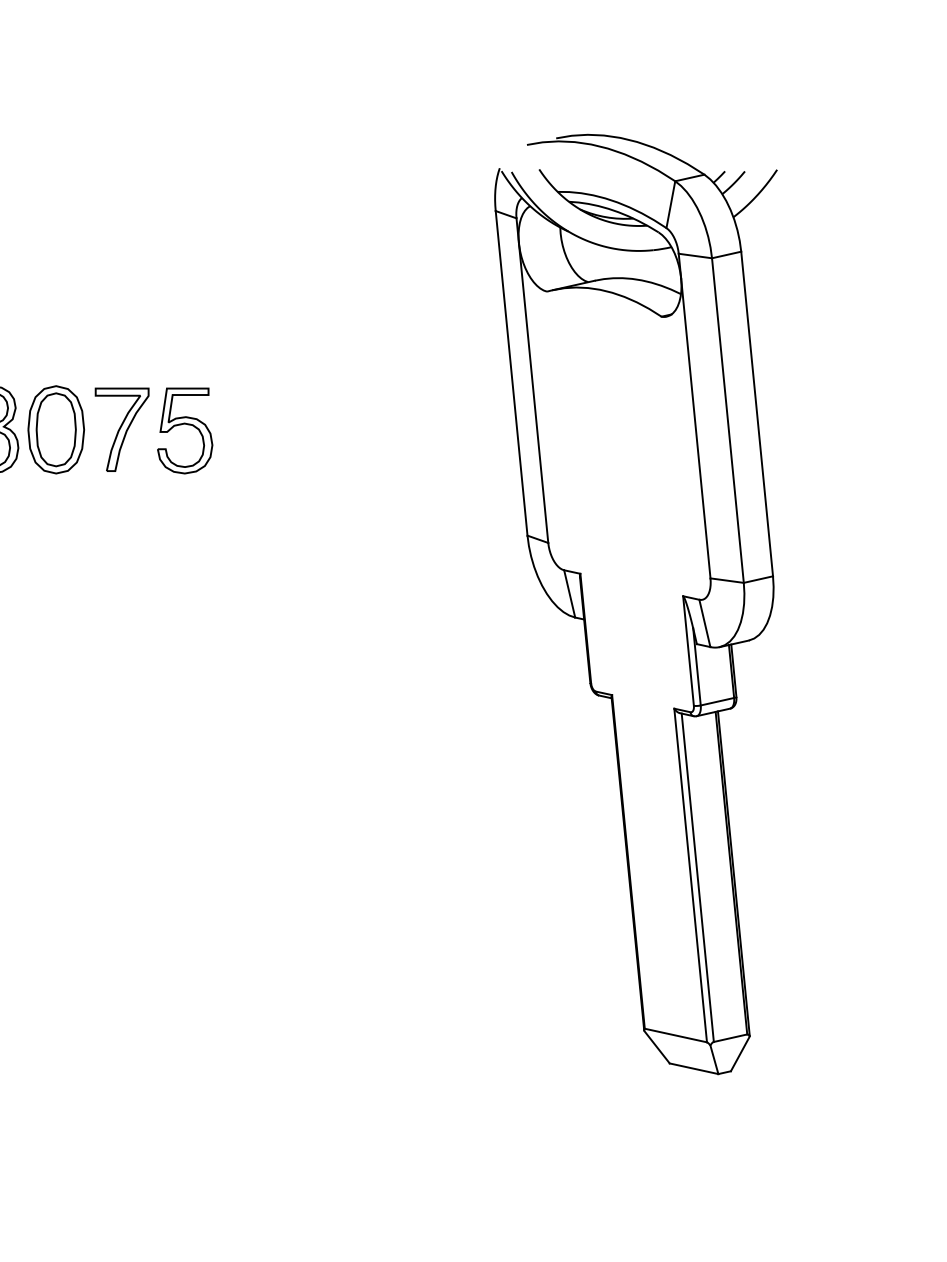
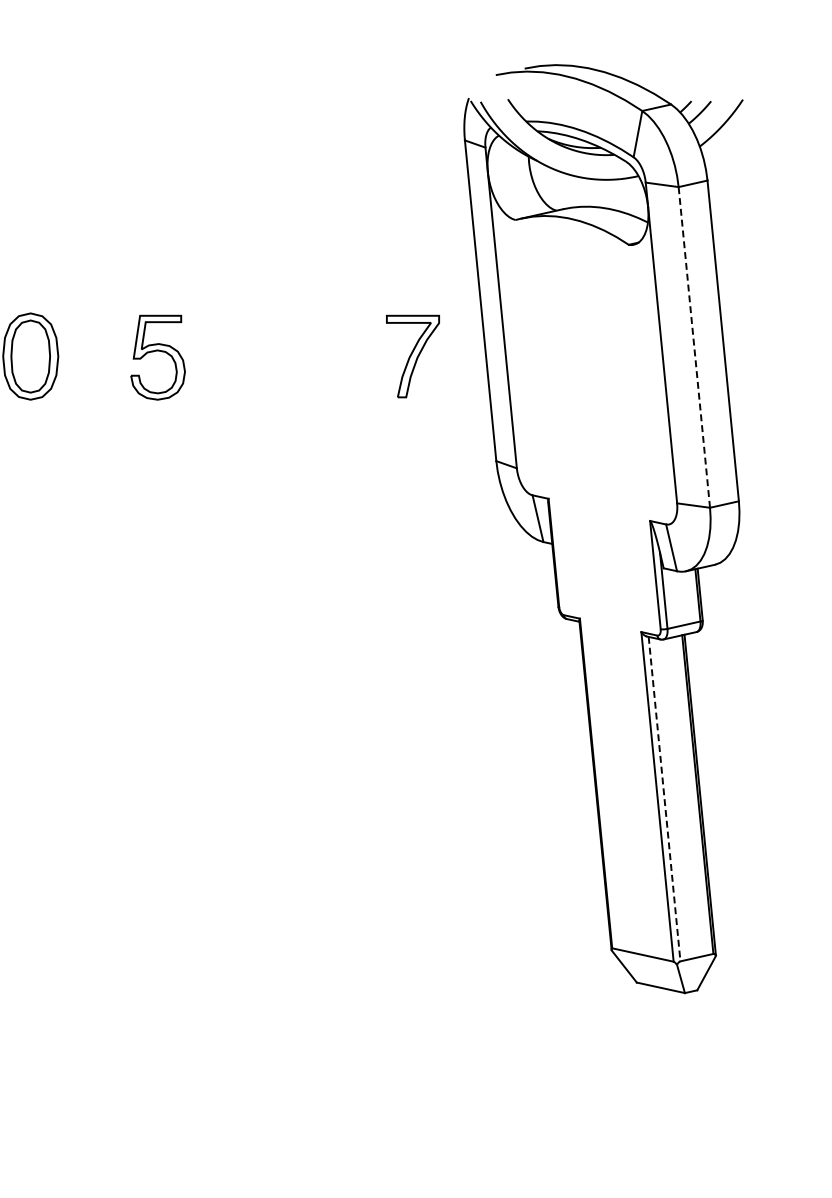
line: (727, 420) -> (693, 347), solid -> dashed
part: (121, 429) -> (412, 356), moved
line: (697, 877) -> (664, 798), solid -> dashed

